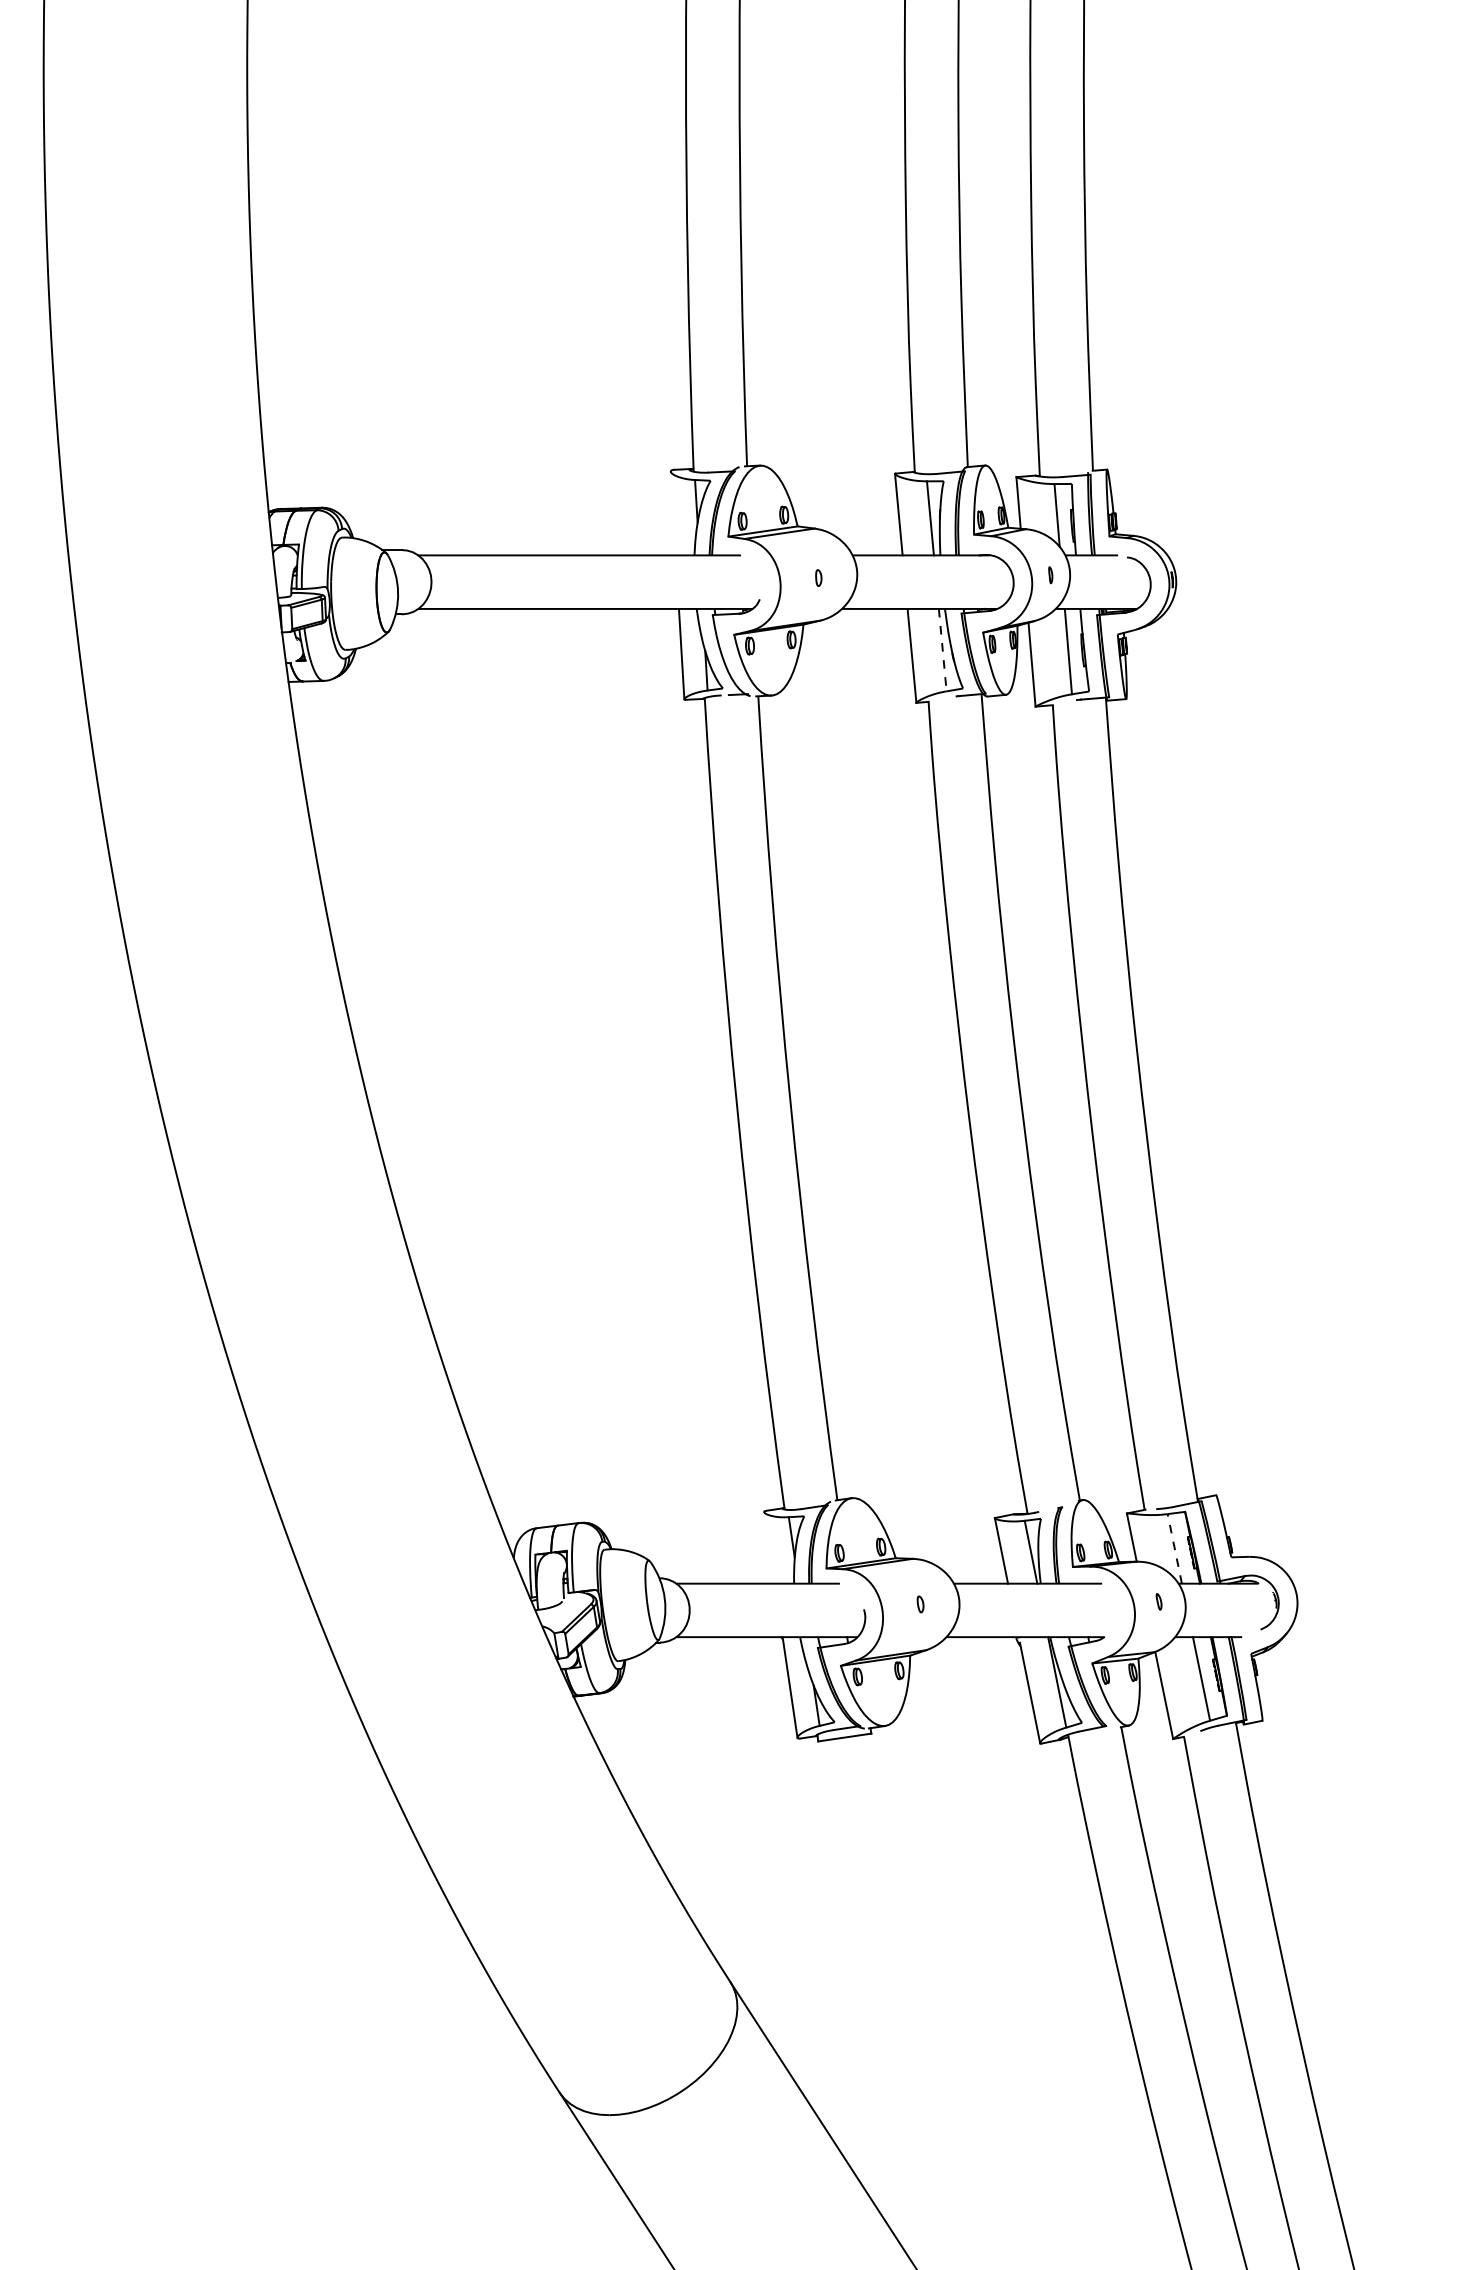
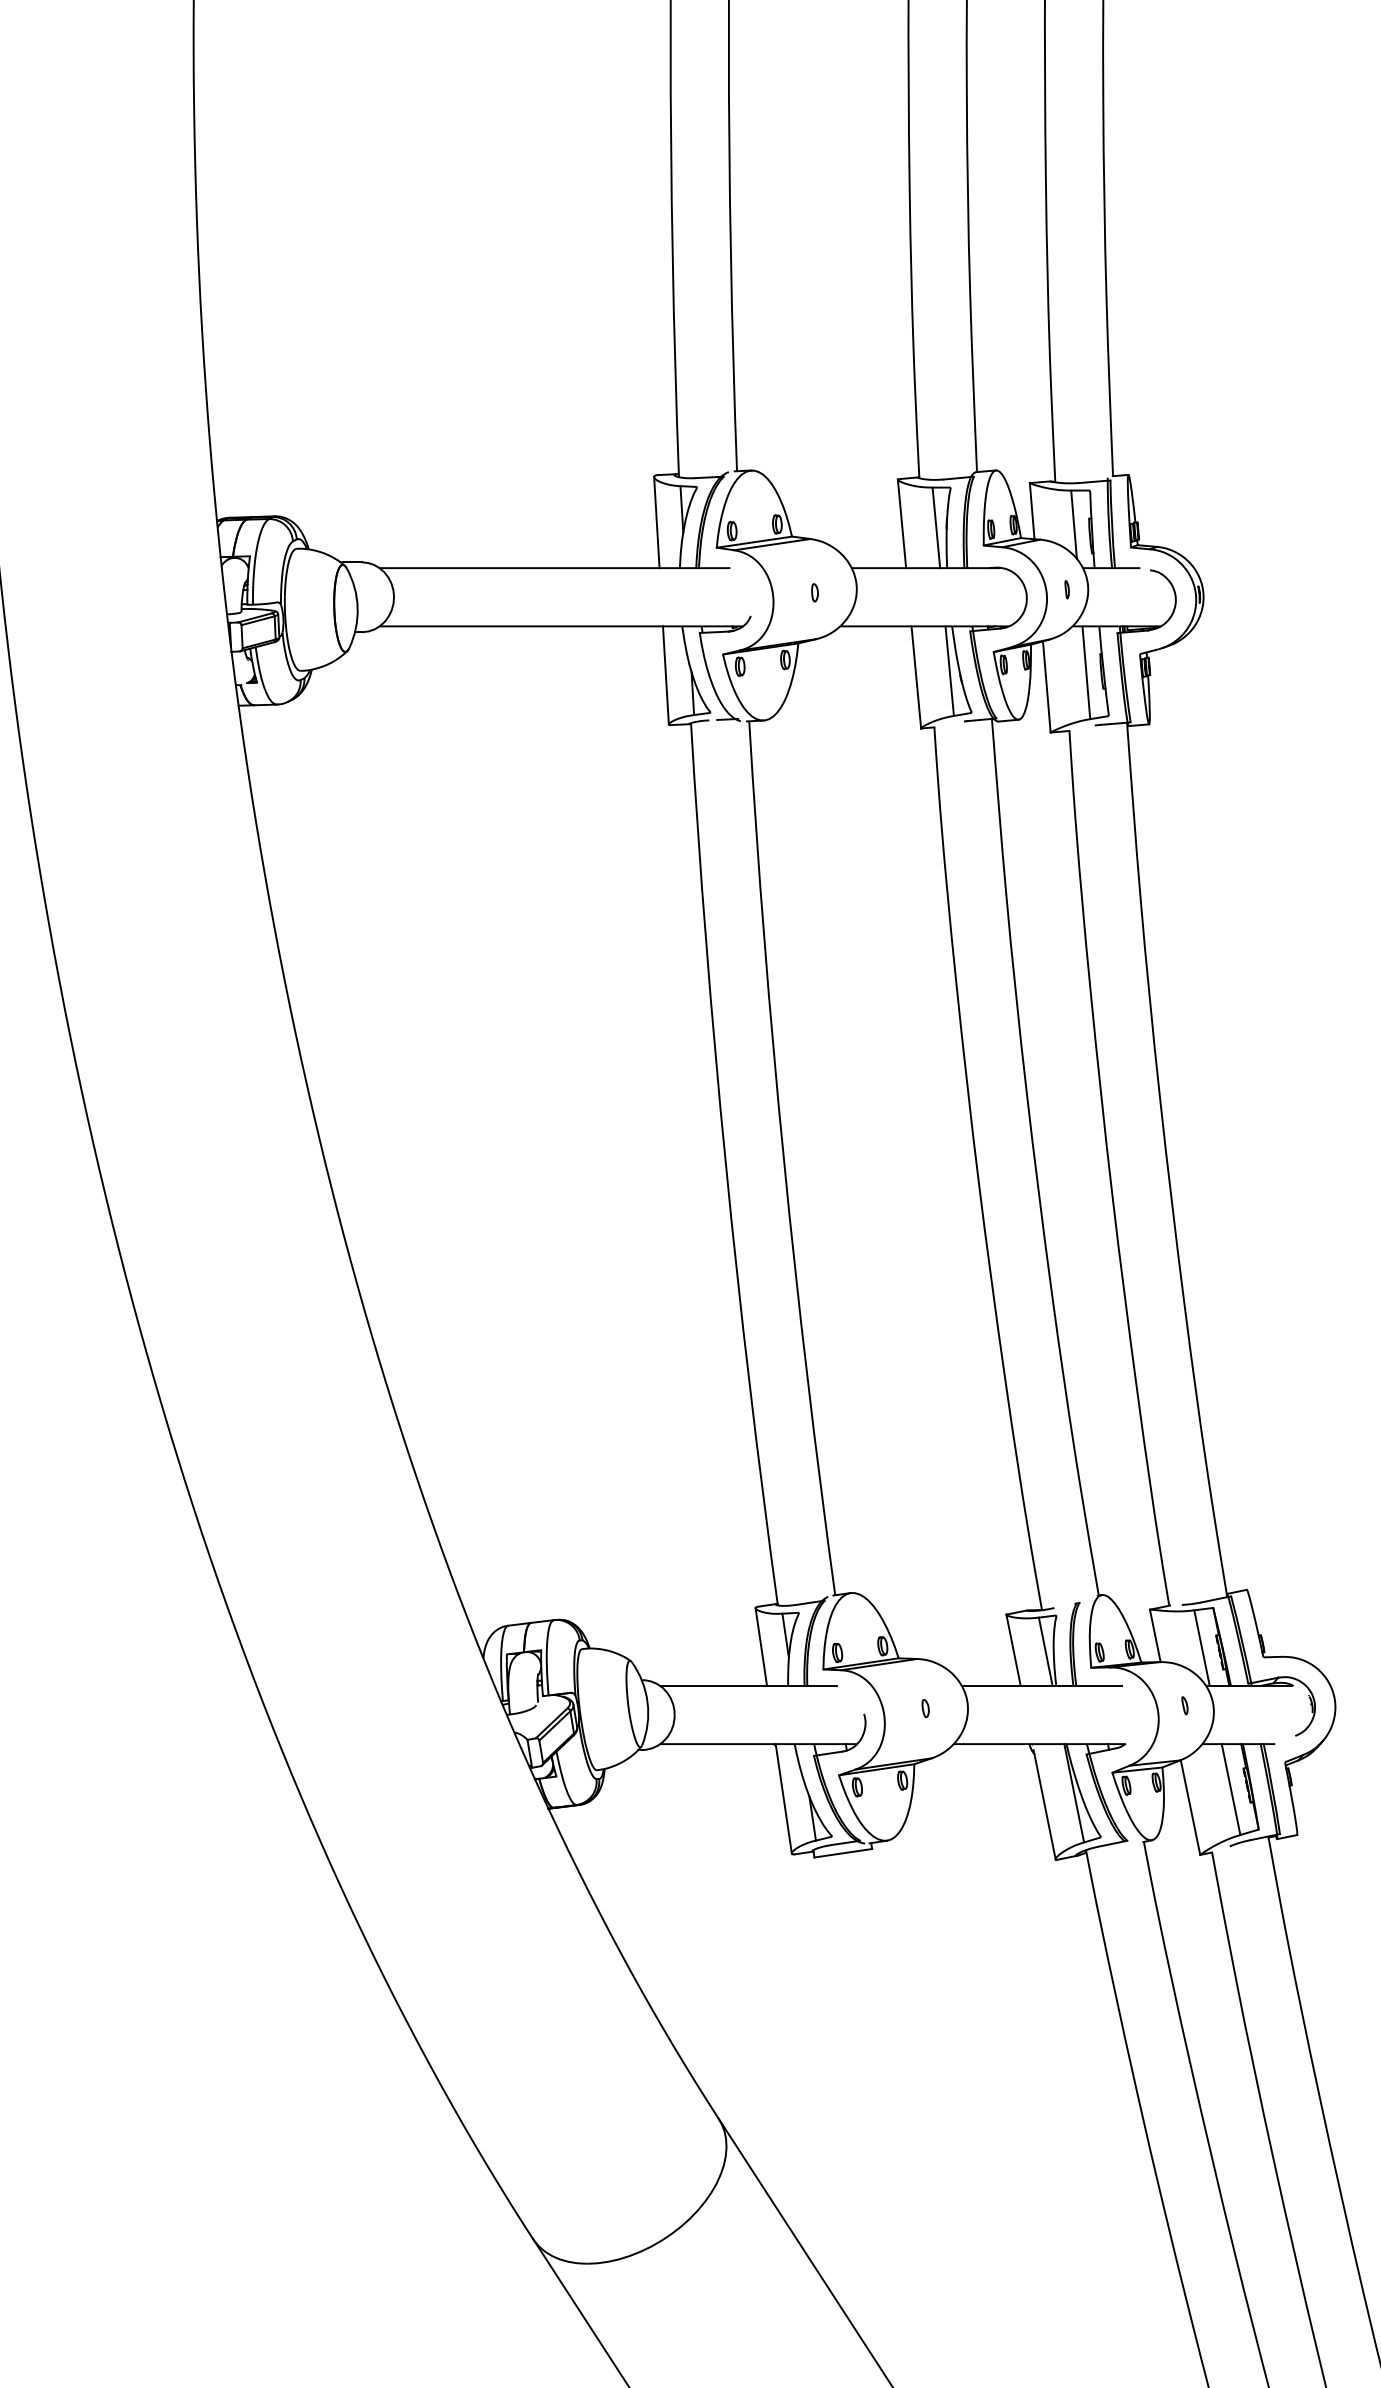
line: (672, 513) -> (655, 522), added
line: (942, 650) -> (949, 671), dashed -> solid
line: (769, 1547) -> (761, 1646), added
line: (1174, 1548) -> (1201, 1647), dashed -> solid

